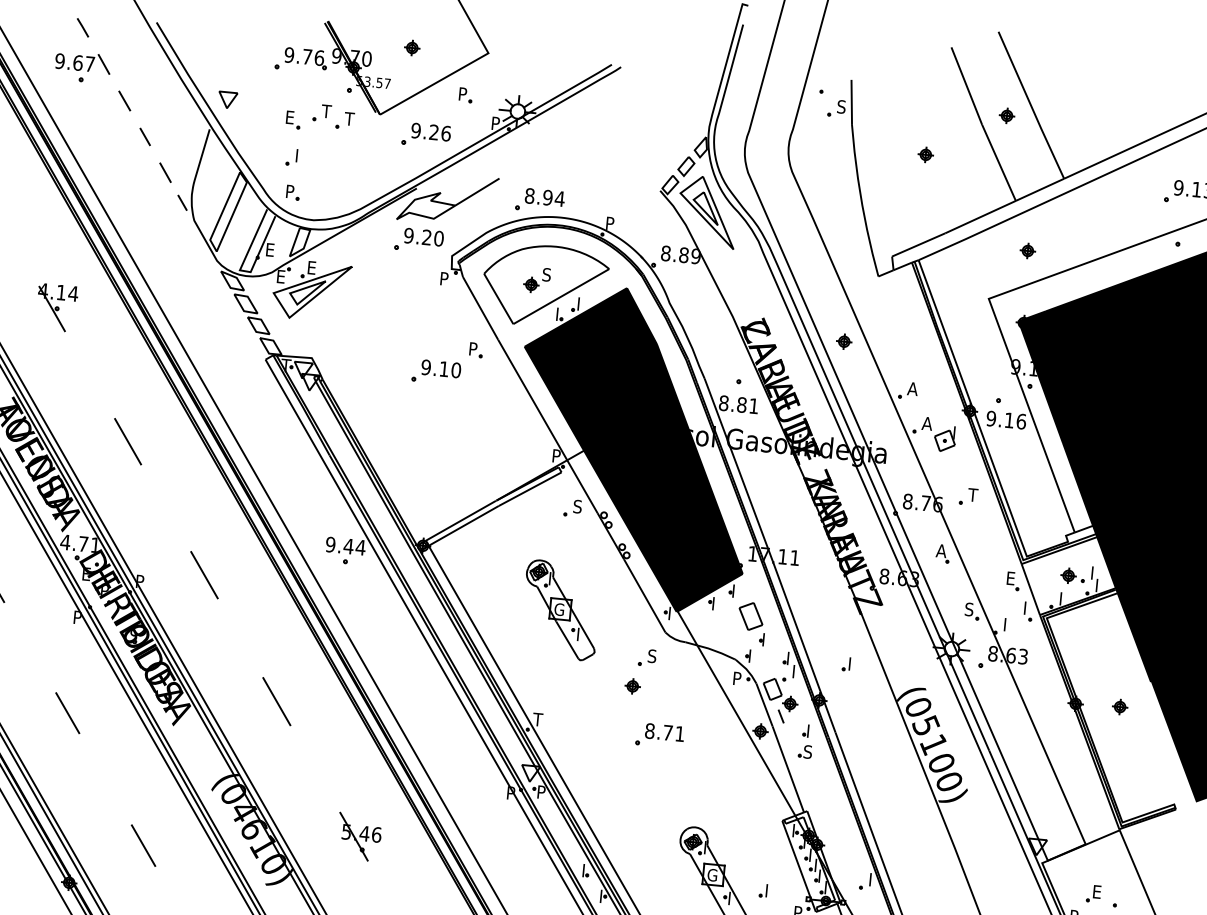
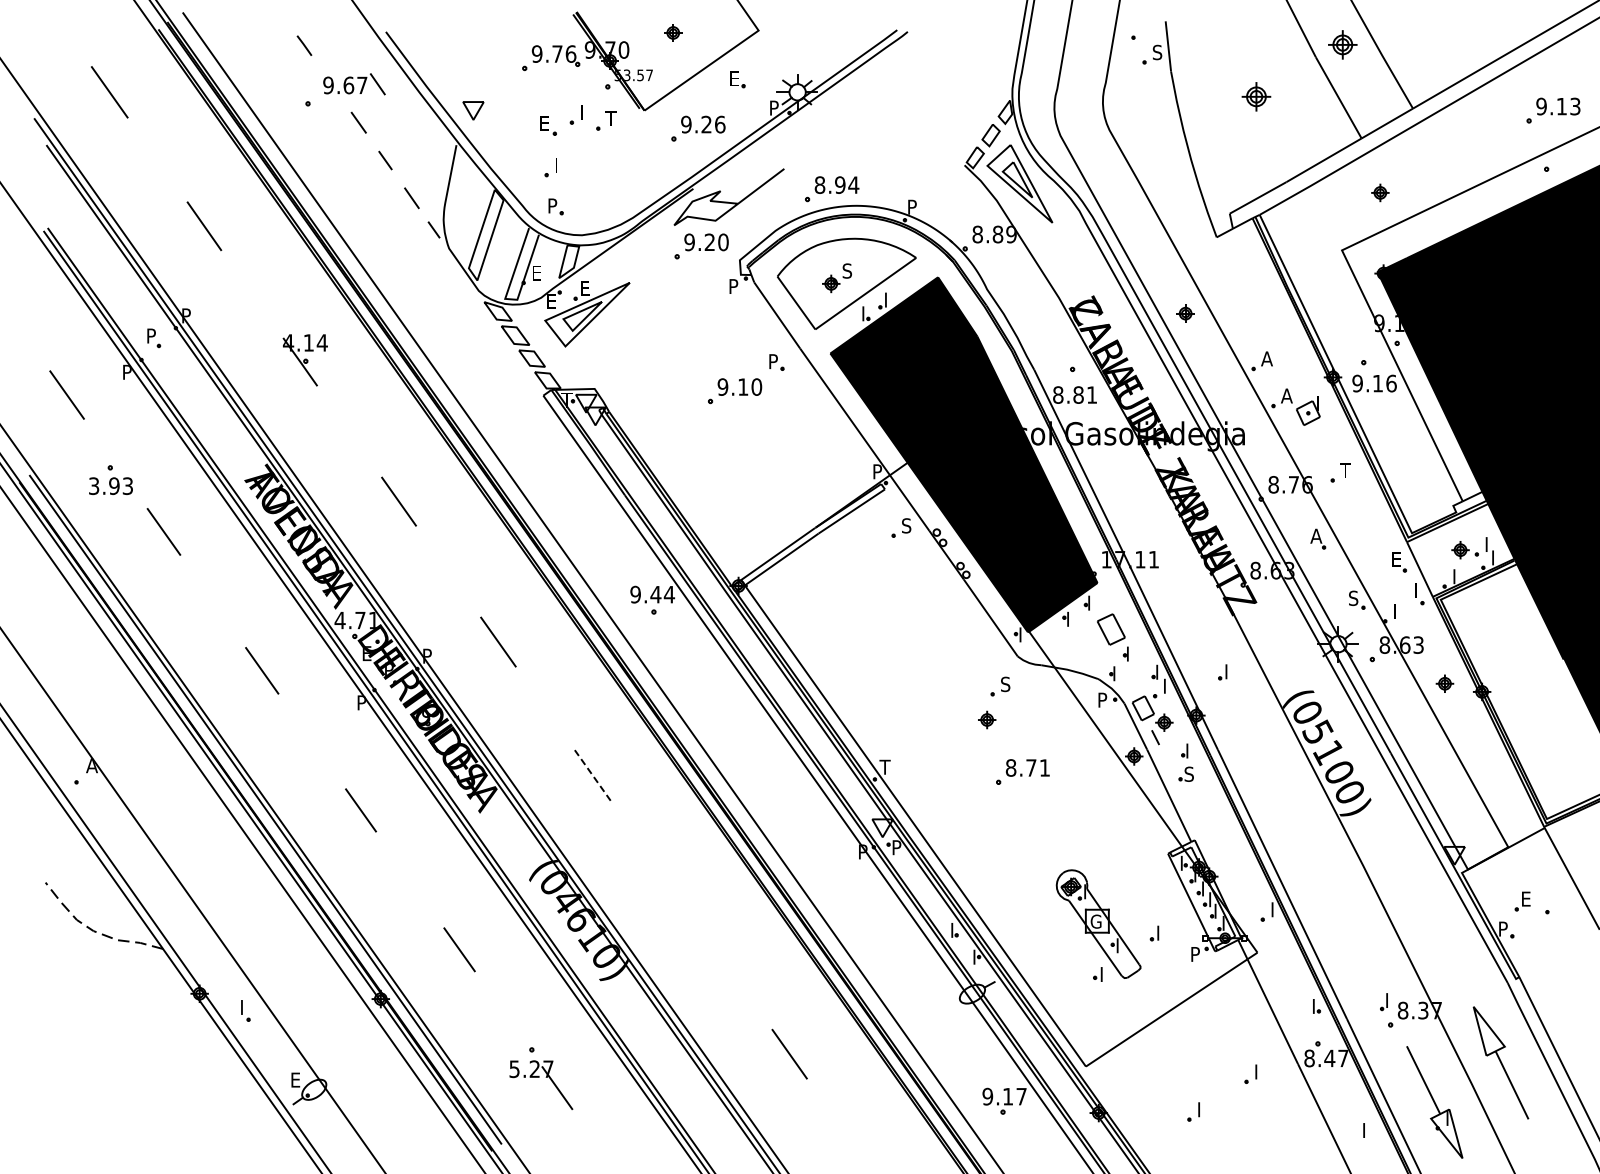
part: (83, 62) -> (354, 84), moved
text: (462, 93) -> (734, 78), P -> E
text: (326, 111) -> (584, 112), T -> I
part: (1006, 115) -> (1342, 44), size x1.6
part: (925, 154) -> (1256, 96), size x1.6
part: (560, 609) -> (898, 642), removed
line: (276, 701) -> (592, 774), solid -> dashed
part: (1119, 706) -> (1444, 683), moved
part: (358, 837) -> (698, 917), removed

